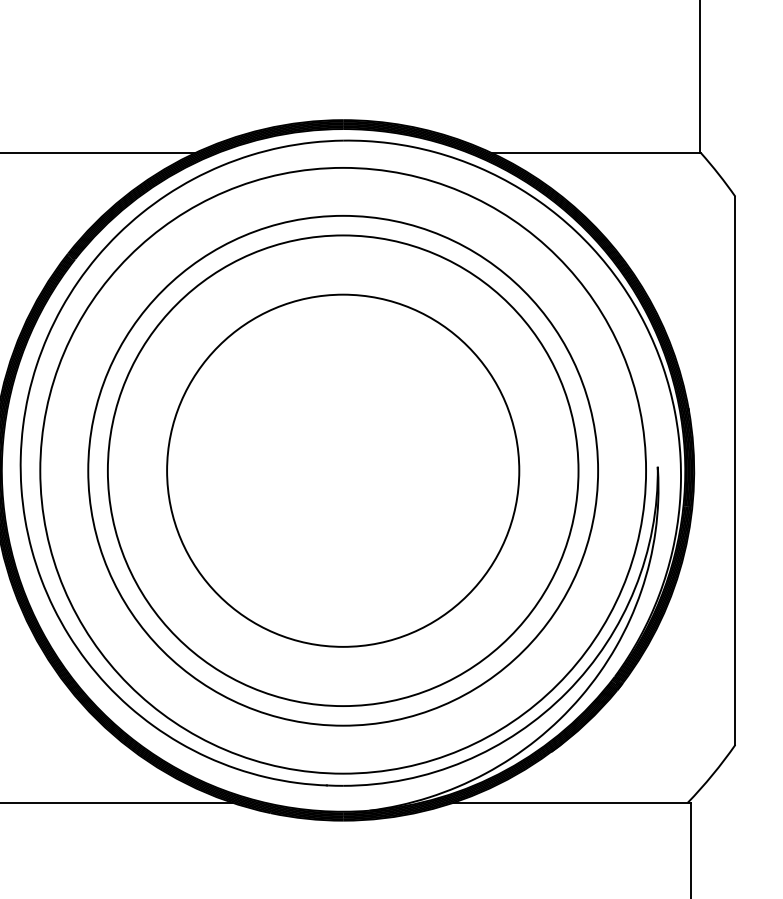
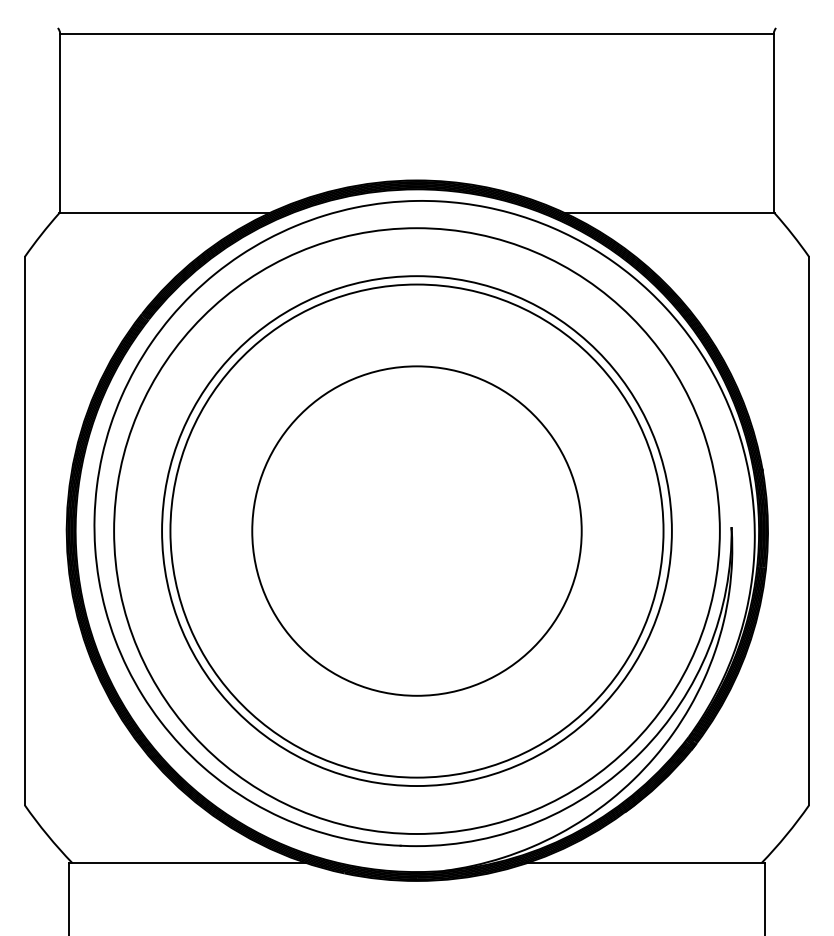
circle: (342, 470) -> (416, 530), size x0.7
circle: (342, 470) -> (416, 530), size x1.4

